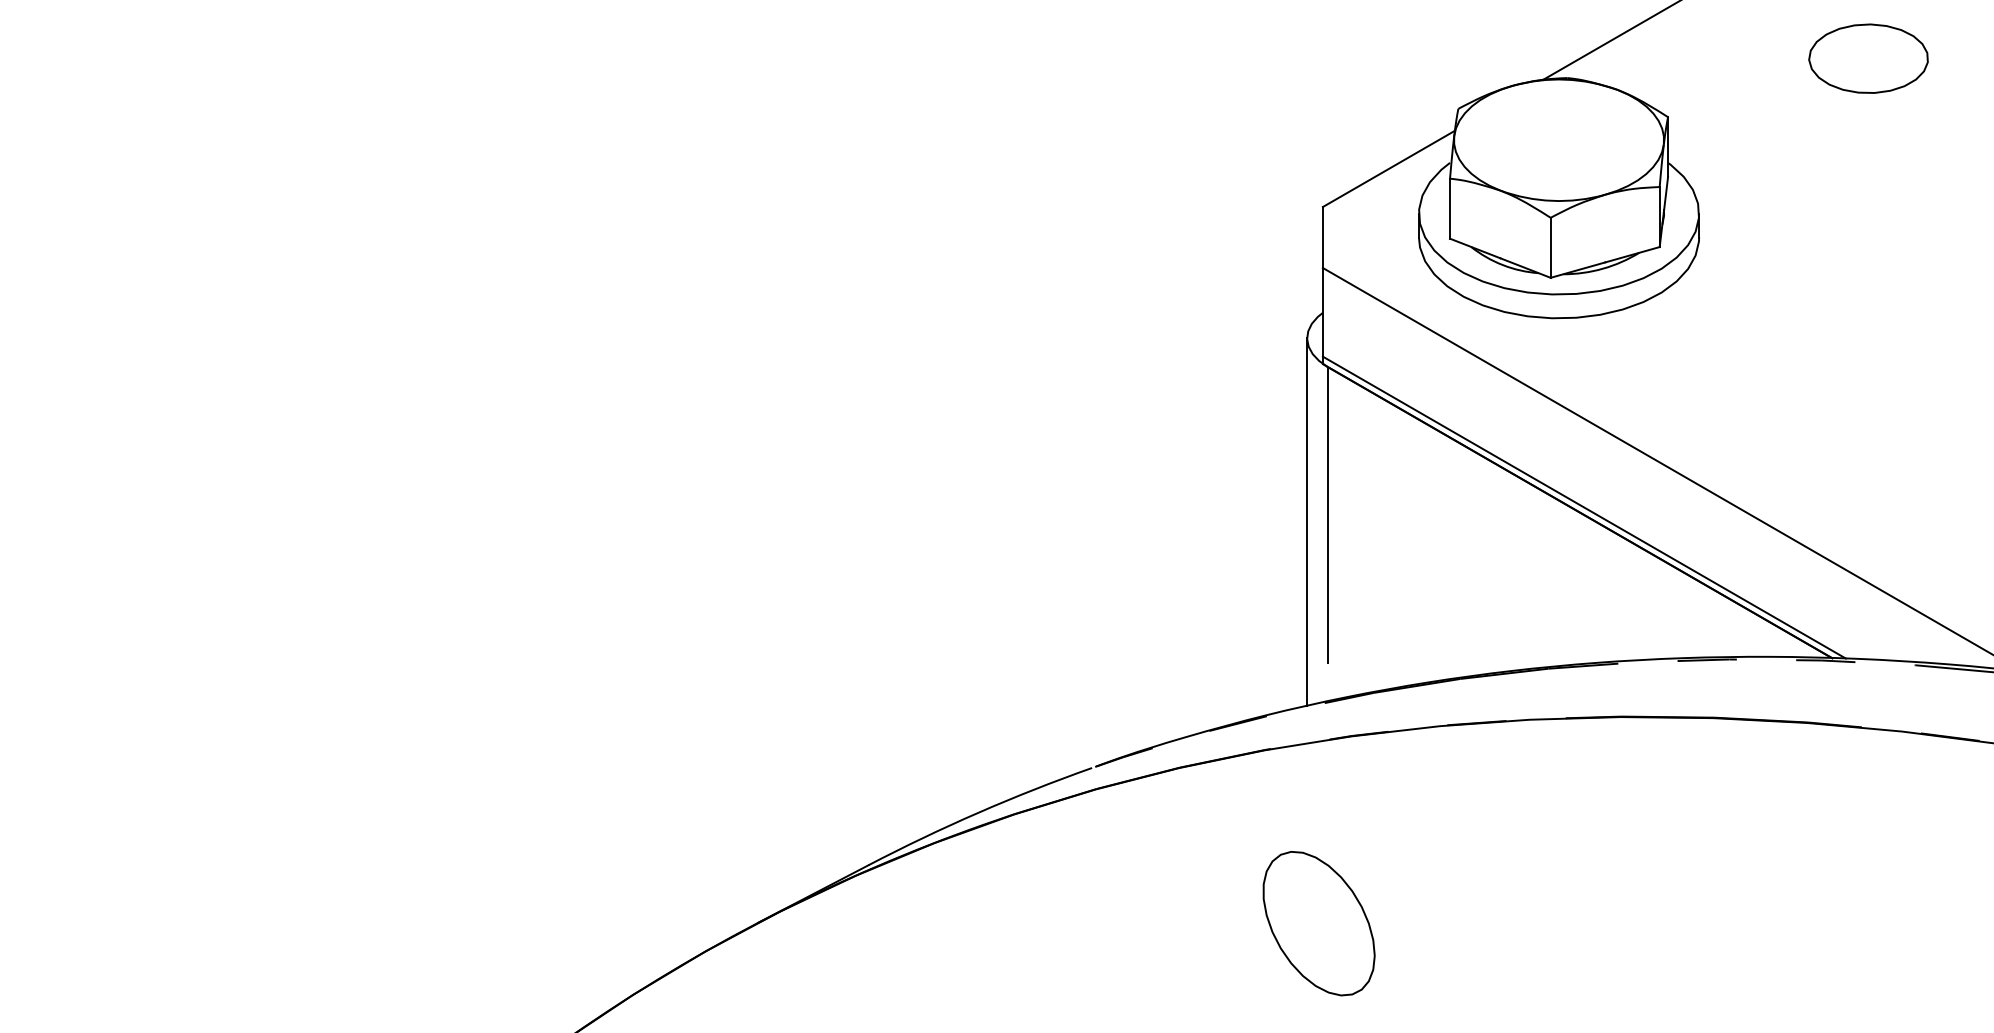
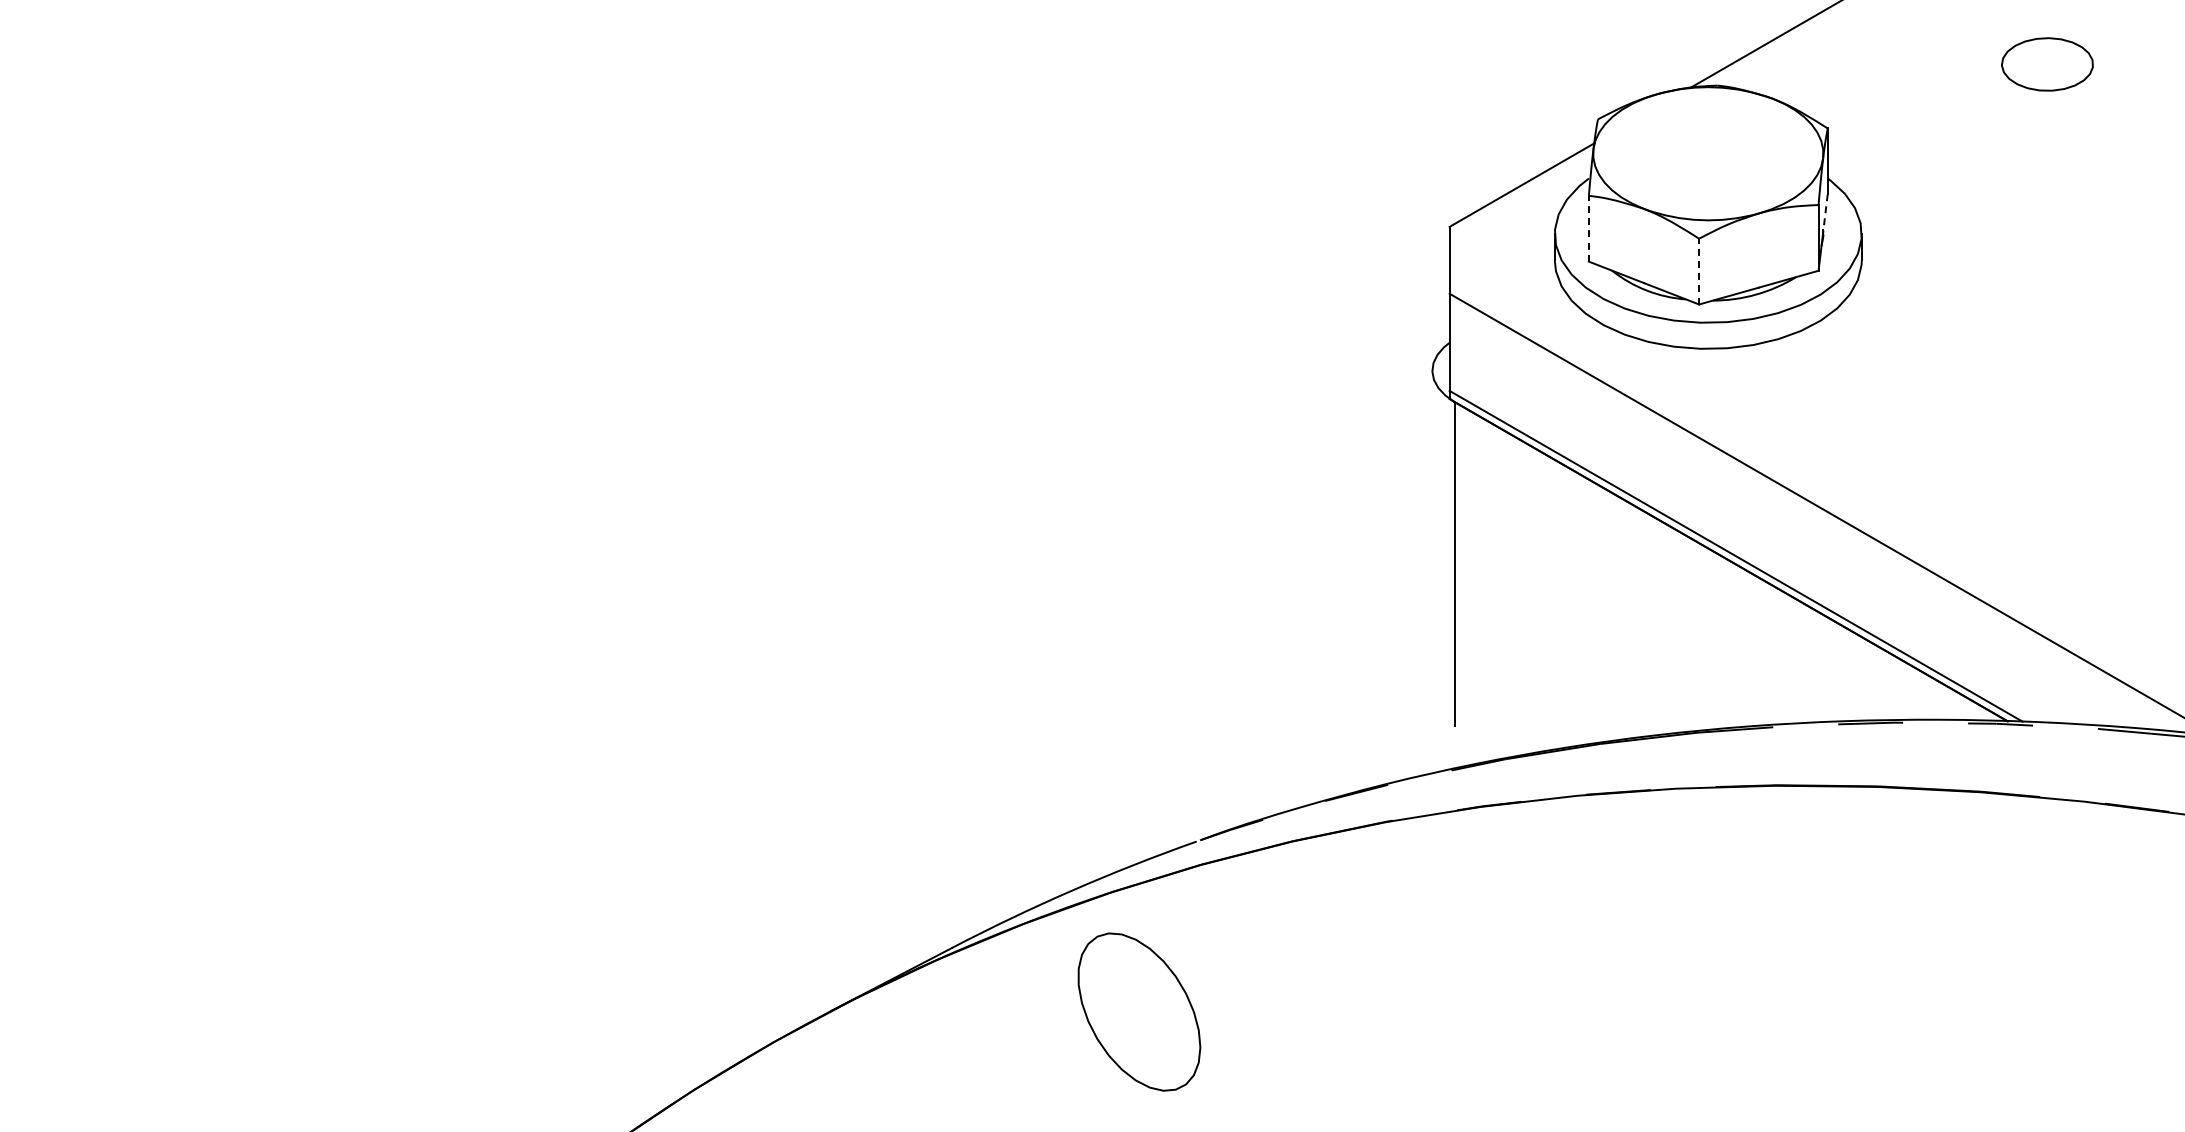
part: (1868, 58) -> (2047, 64), size x0.7
line: (1666, 194) -> (1825, 213), solid -> dashed
line: (1449, 208) -> (1588, 228), solid -> dashed
line: (1551, 247) -> (1699, 271), solid -> dashed
line: (1307, 521) -> (1432, 571), removed
part: (1319, 923) -> (1139, 1011), moved

